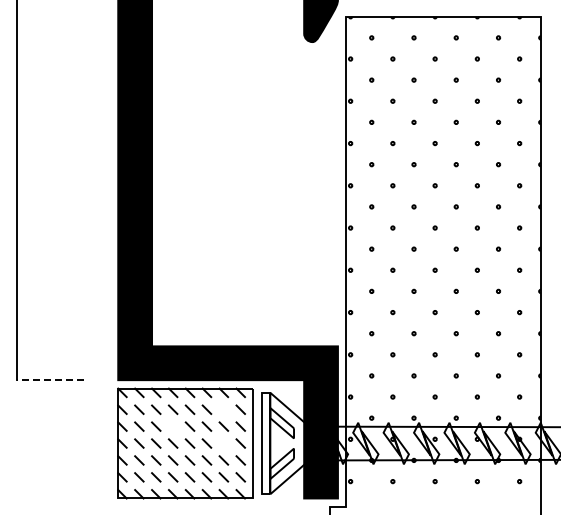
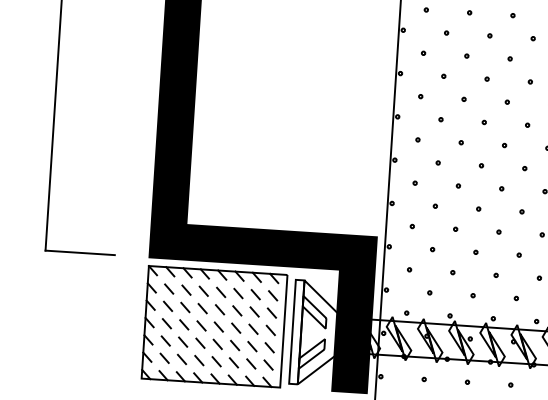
line: (50, 380) -> (80, 253), dashed -> solid
line: (223, 409) -> (255, 294), added
line: (172, 426) -> (202, 308), added
line: (223, 443) -> (253, 329), added

